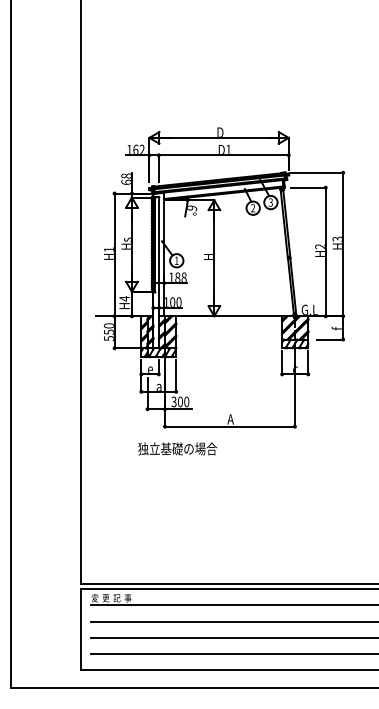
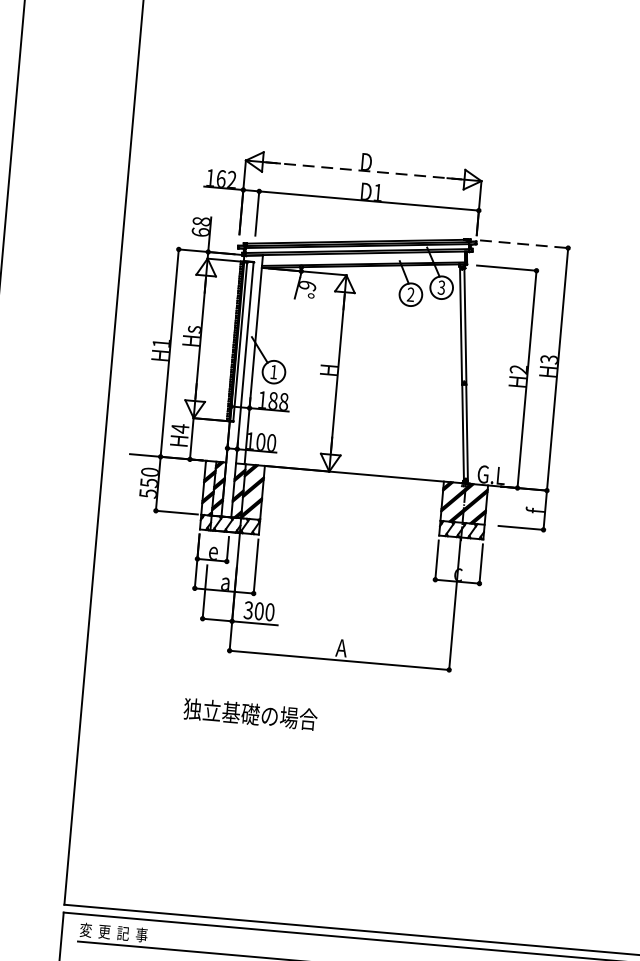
line: (219, 137) -> (364, 170), solid -> dashed
line: (317, 172) -> (524, 243), solid -> dashed
text: (177, 448) -> (250, 713), moved

